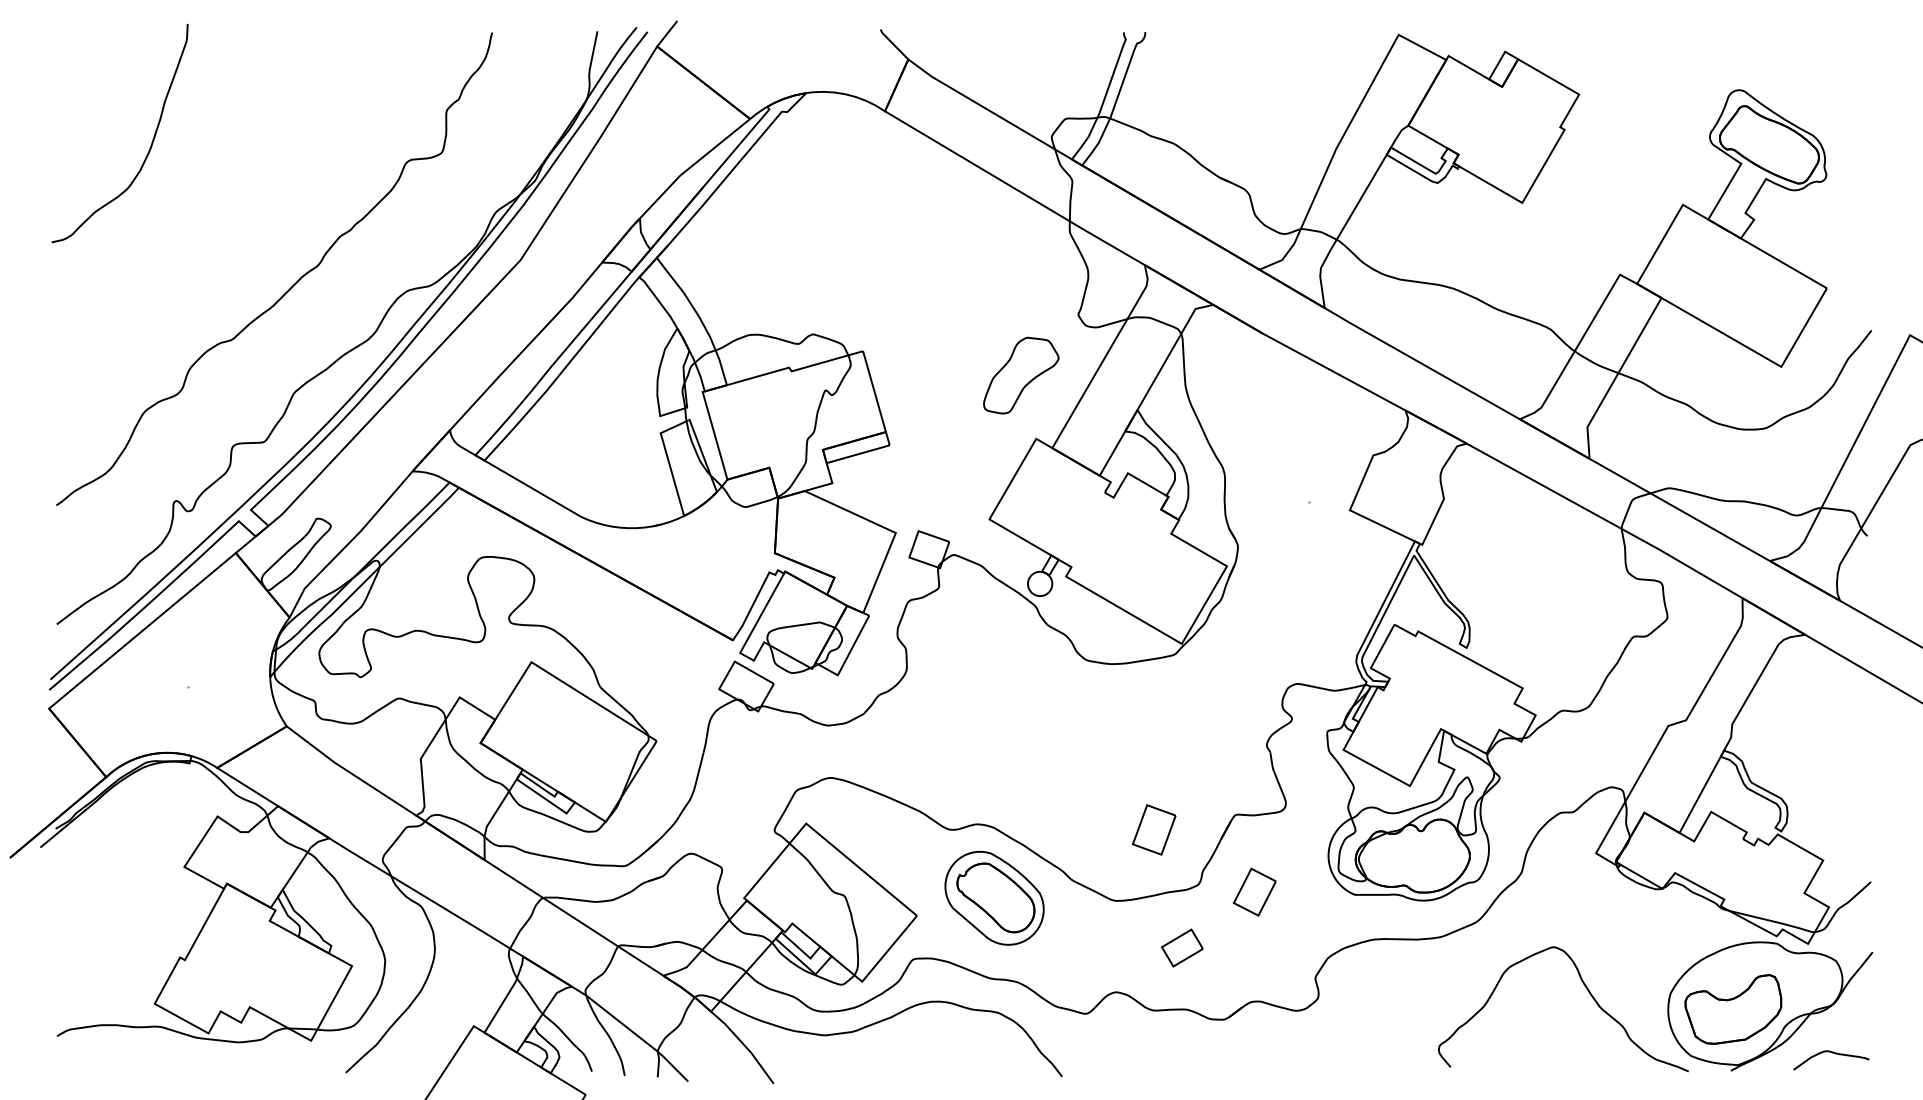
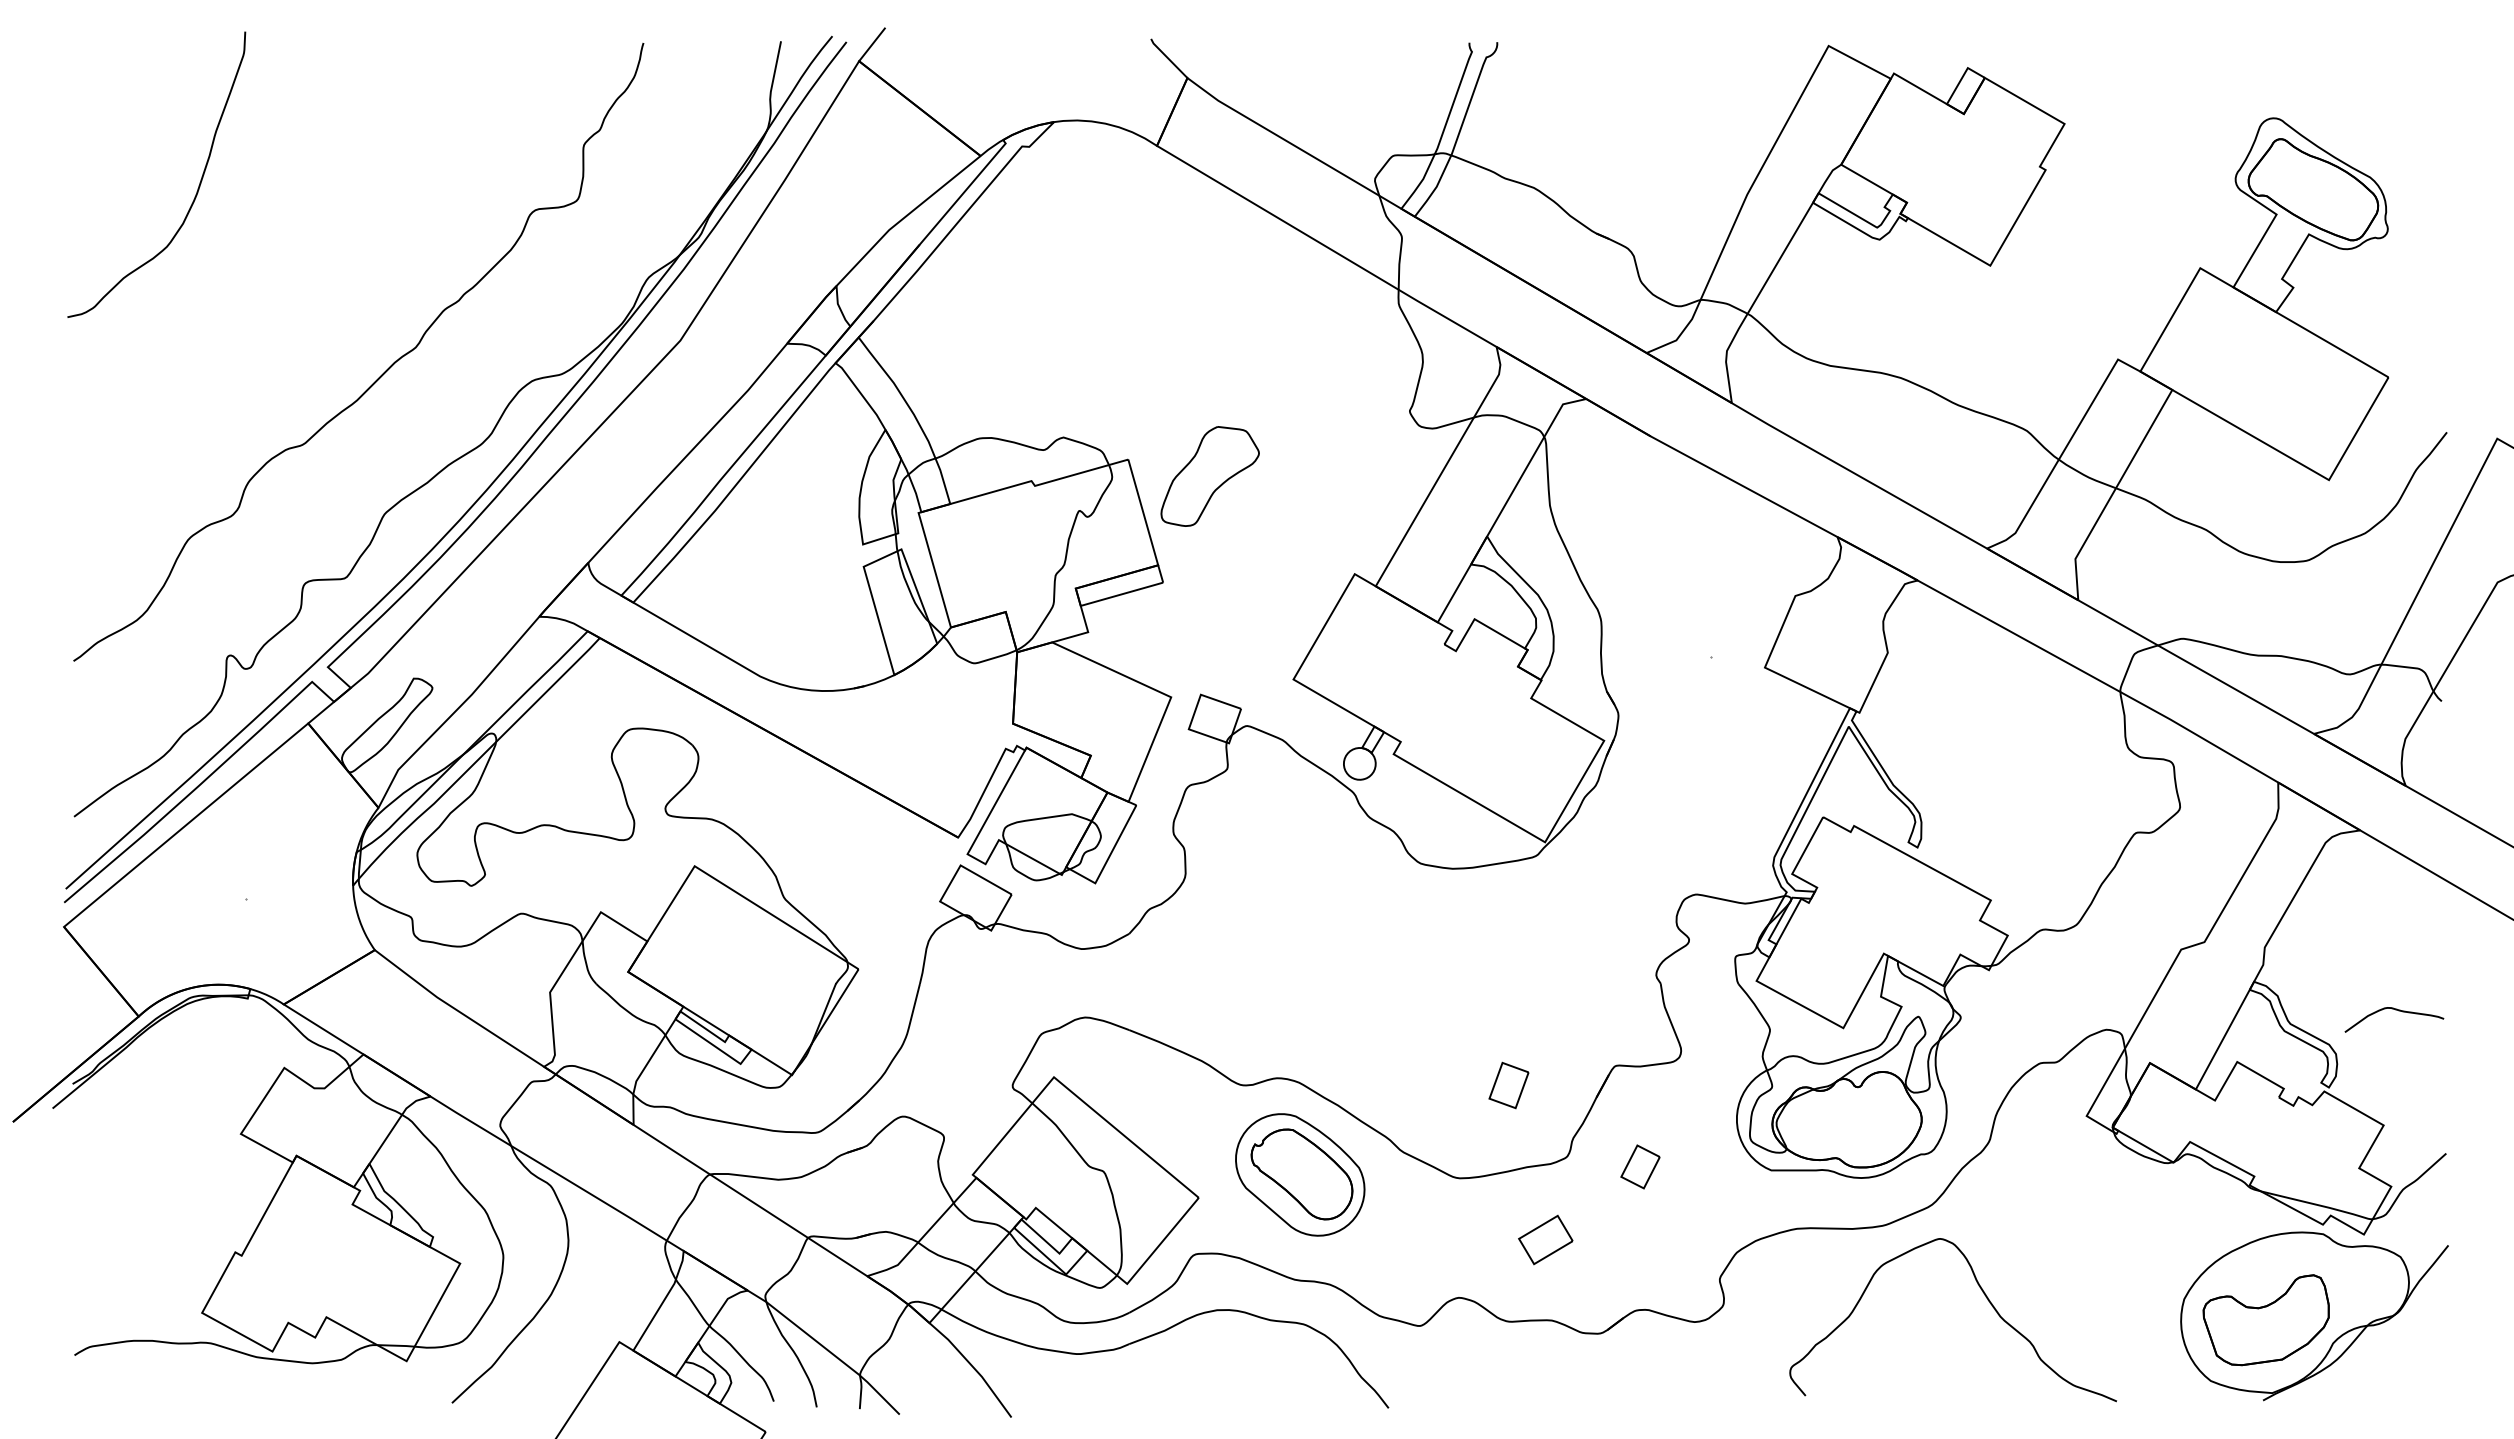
part: (1020, 375) -> (1209, 476), moved
part: (1153, 829) -> (1508, 1085), size x0.7
part: (1254, 891) -> (1640, 1166), size x0.7
curve: (1589, 994) -> (1987, 1300), moved
curve: (1834, 1054) -> (2398, 1011), moved

